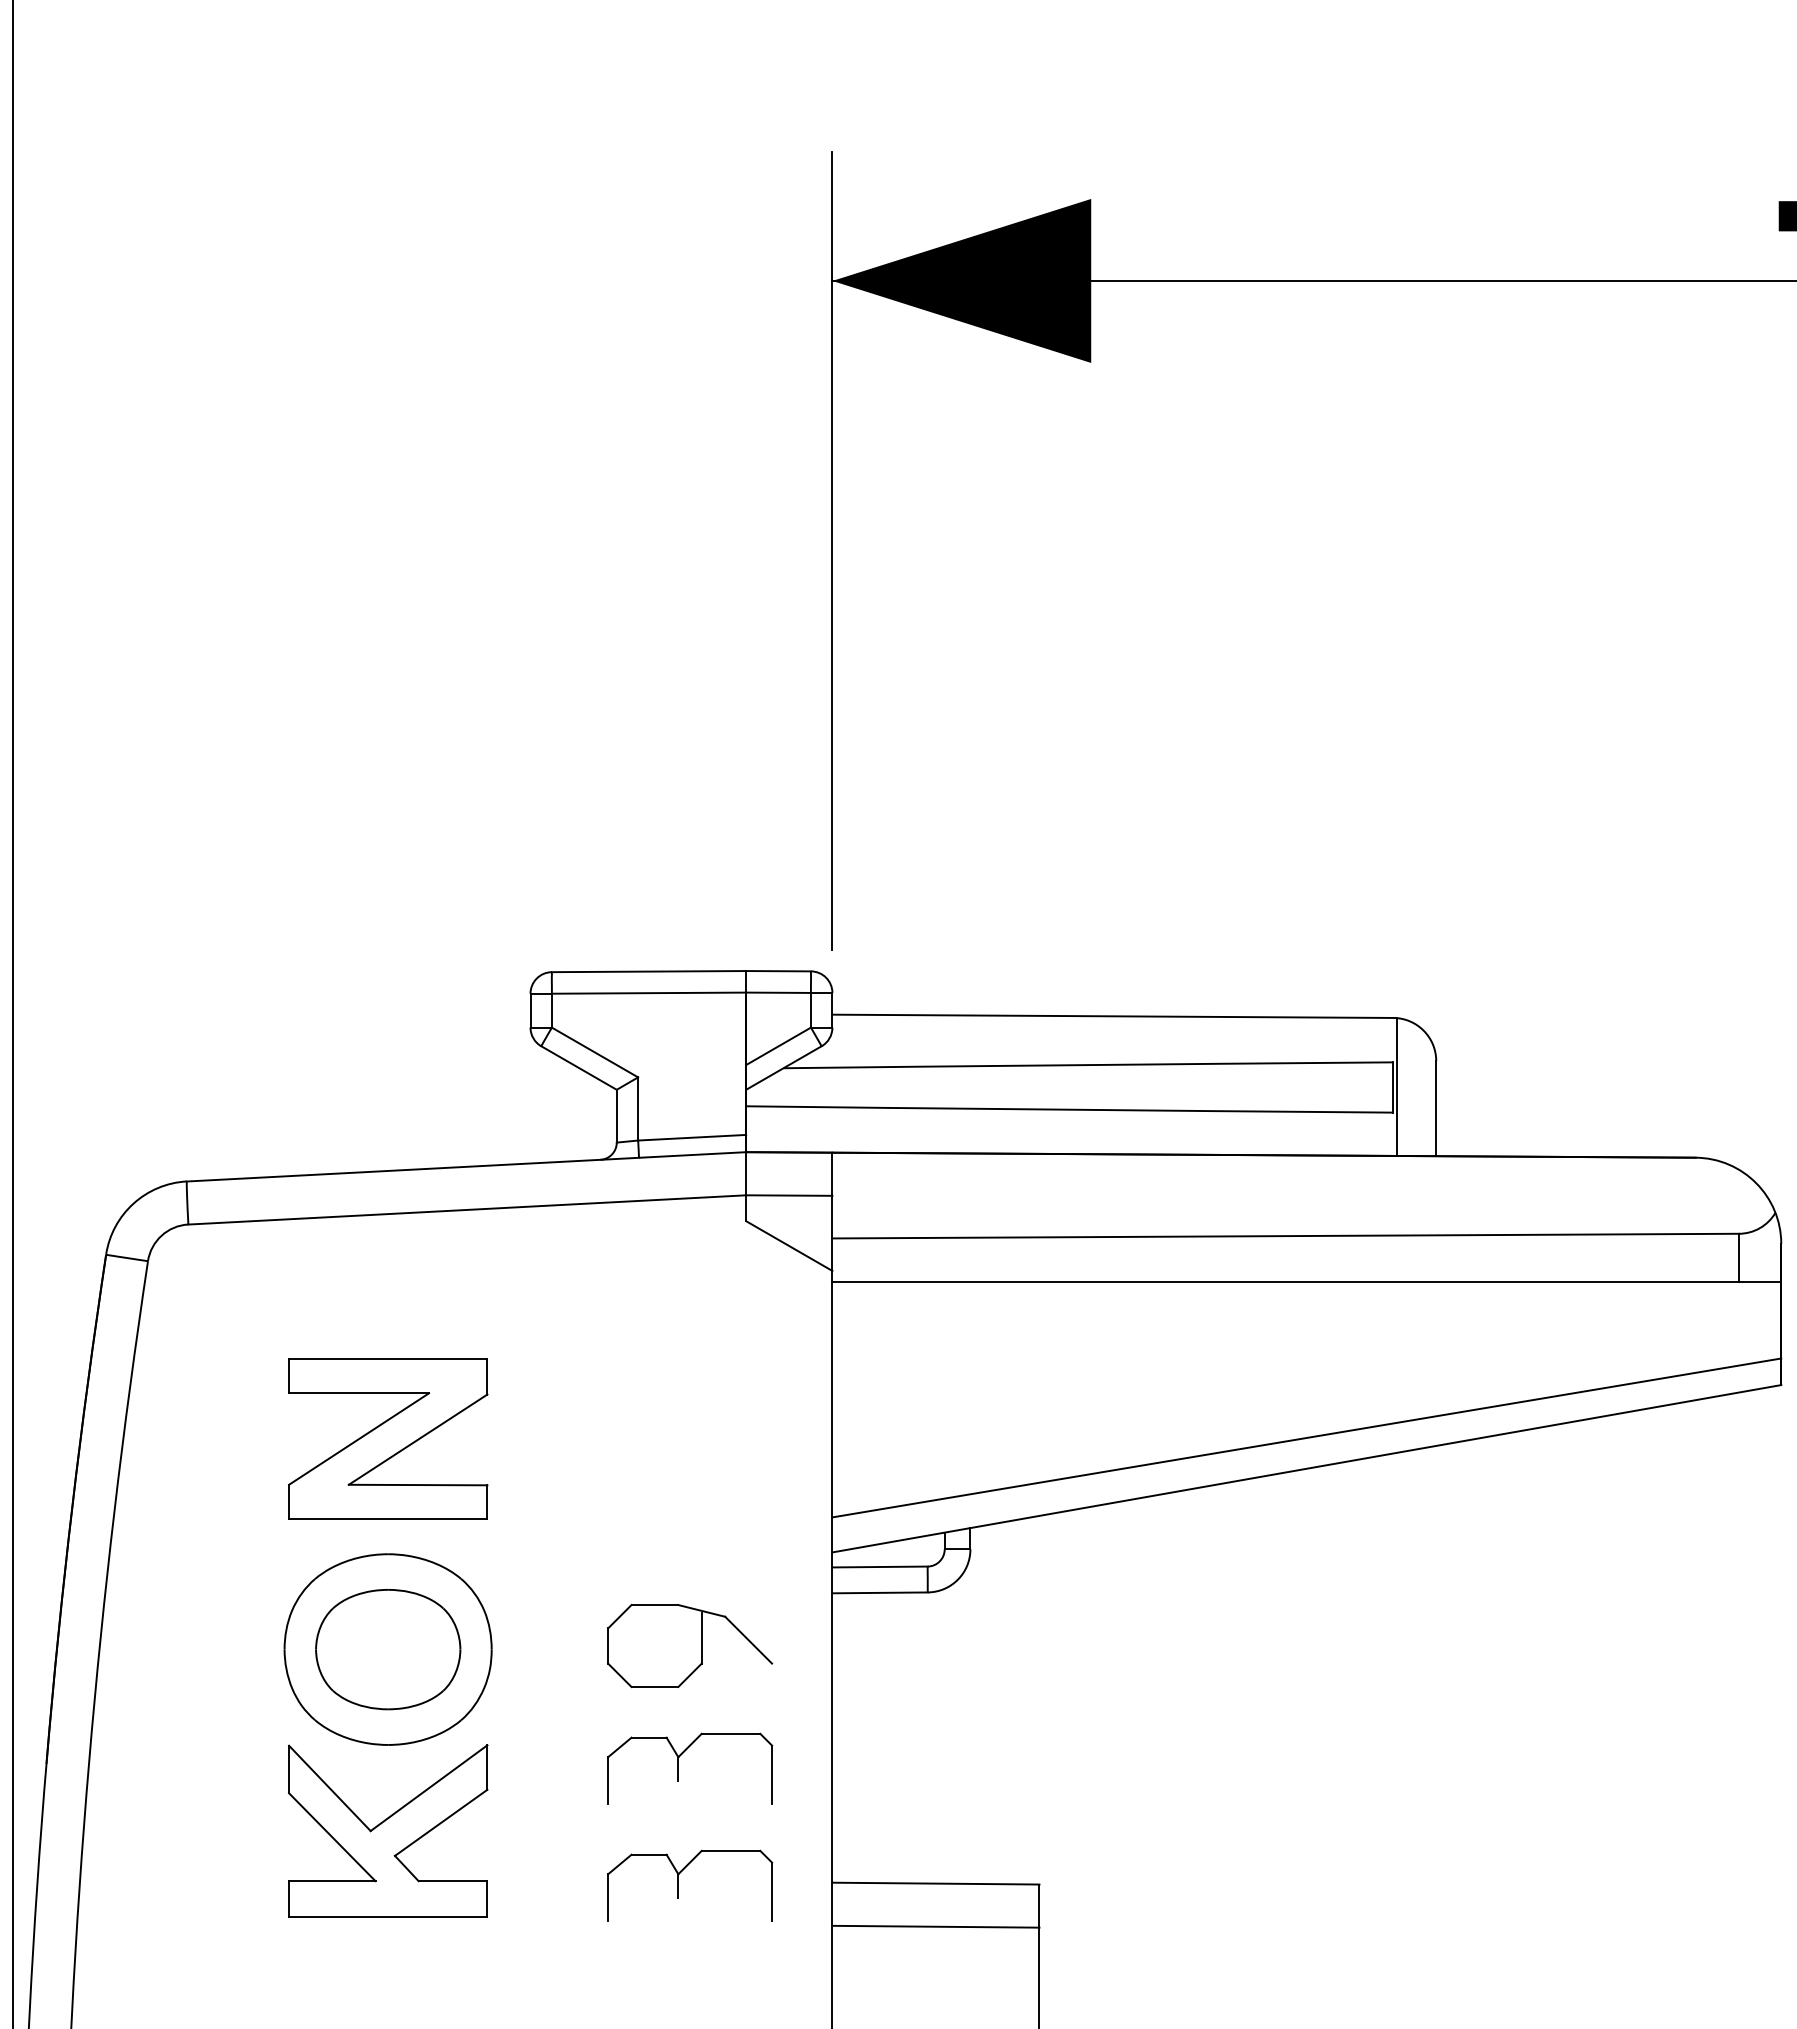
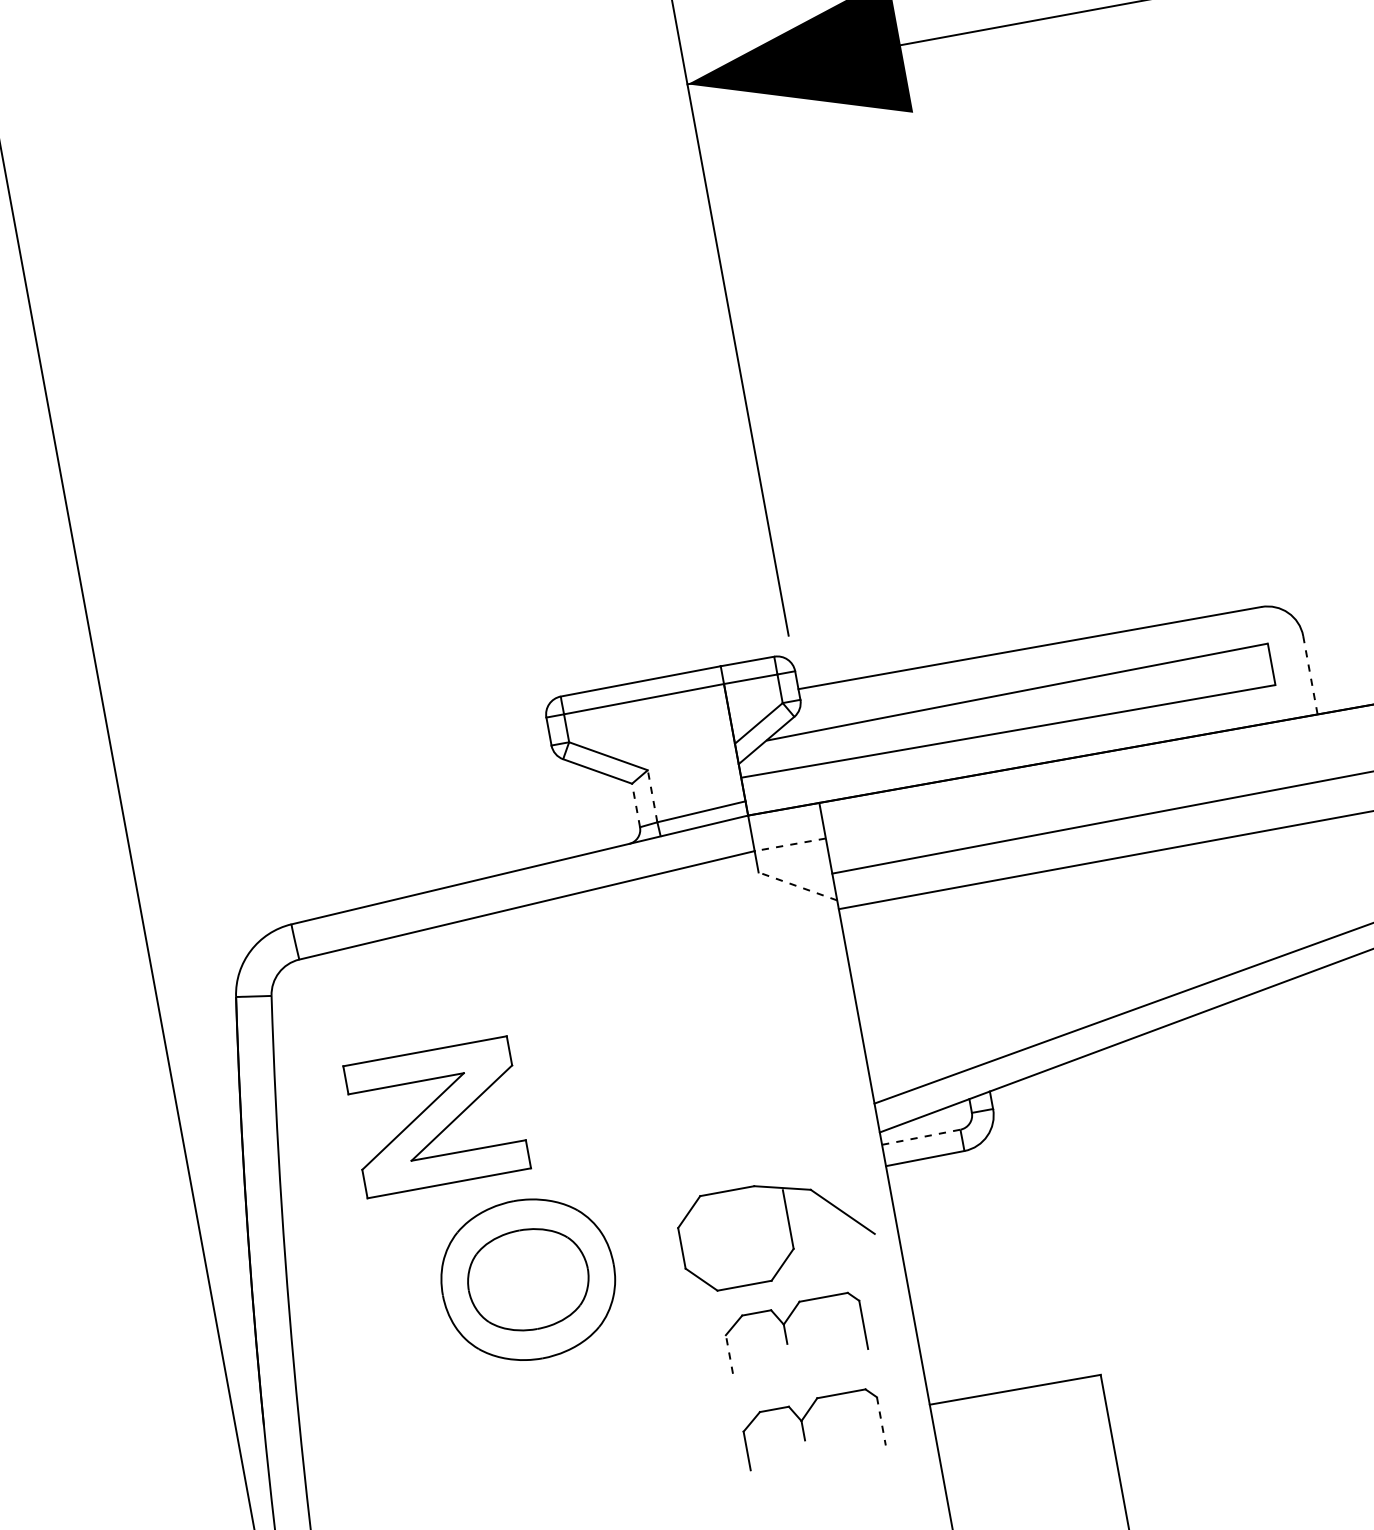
line: (1397, 1086) -> (1275, 662), removed
line: (638, 1108) -> (652, 795), solid -> dashed
line: (1436, 1108) -> (1310, 675), solid -> dashed
line: (616, 1115) -> (635, 804), solid -> dashed
line: (788, 1195) -> (789, 844), solid -> dashed
line: (789, 1246) -> (798, 886), solid -> dashed
part: (388, 1438) -> (437, 1116), moved
line: (880, 1567) -> (921, 1137), solid -> dashed
part: (690, 1646) -> (777, 1231), size x1.4
line: (608, 1780) -> (729, 1354), solid -> dashed
part: (388, 1830) -> (555, 1428), removed
line: (772, 1892) -> (881, 1421), solid -> dashed
line: (935, 1926) -> (1021, 1425), removed

